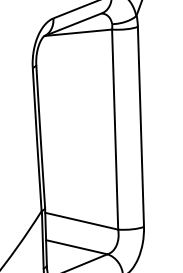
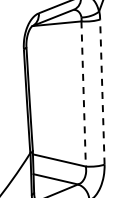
line: (141, 127) -> (102, 92), solid -> dashed
line: (114, 130) -> (83, 94), solid -> dashed

